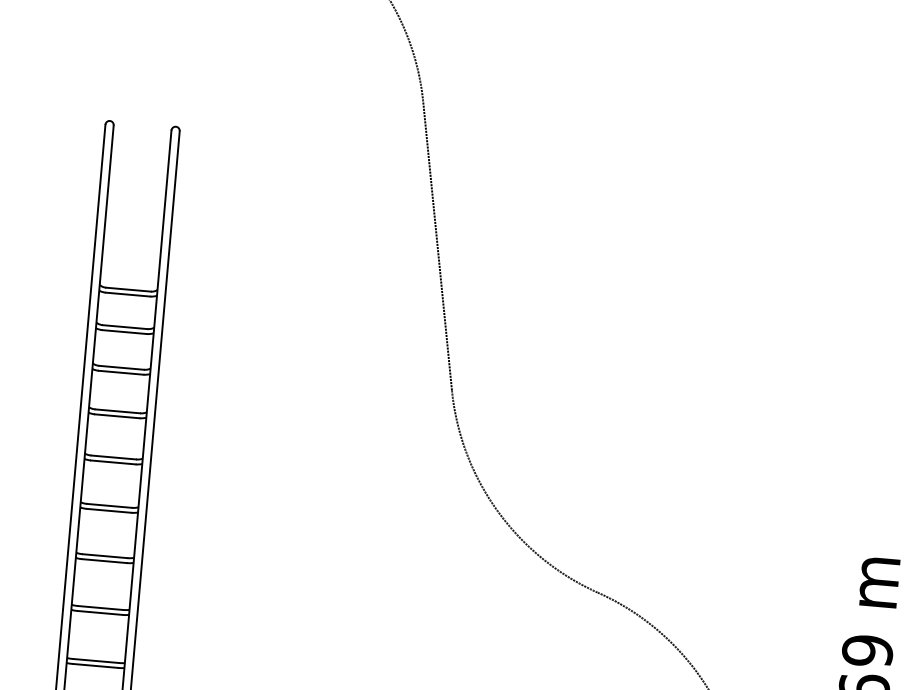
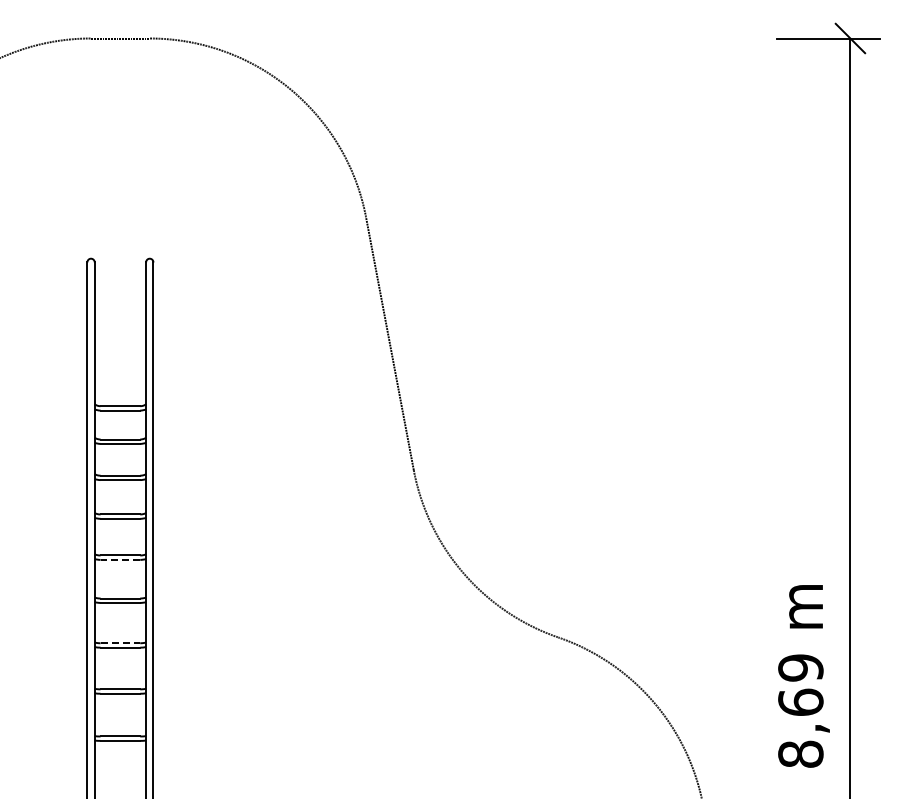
line: (113, 462) -> (120, 559), solid -> dashed
line: (105, 556) -> (120, 643), solid -> dashed

